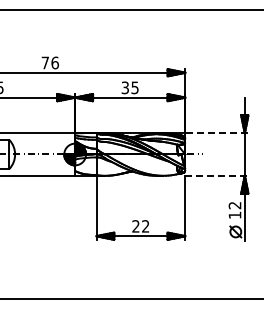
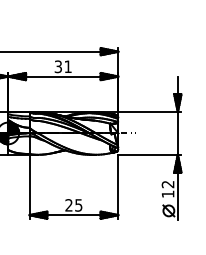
text: (134, 87) -> (67, 66), 35 -> 31
line: (216, 133) -> (149, 112), dashed -> solid
line: (216, 175) -> (149, 154), dashed -> solid
text: (145, 226) -> (78, 205), 22 -> 25

